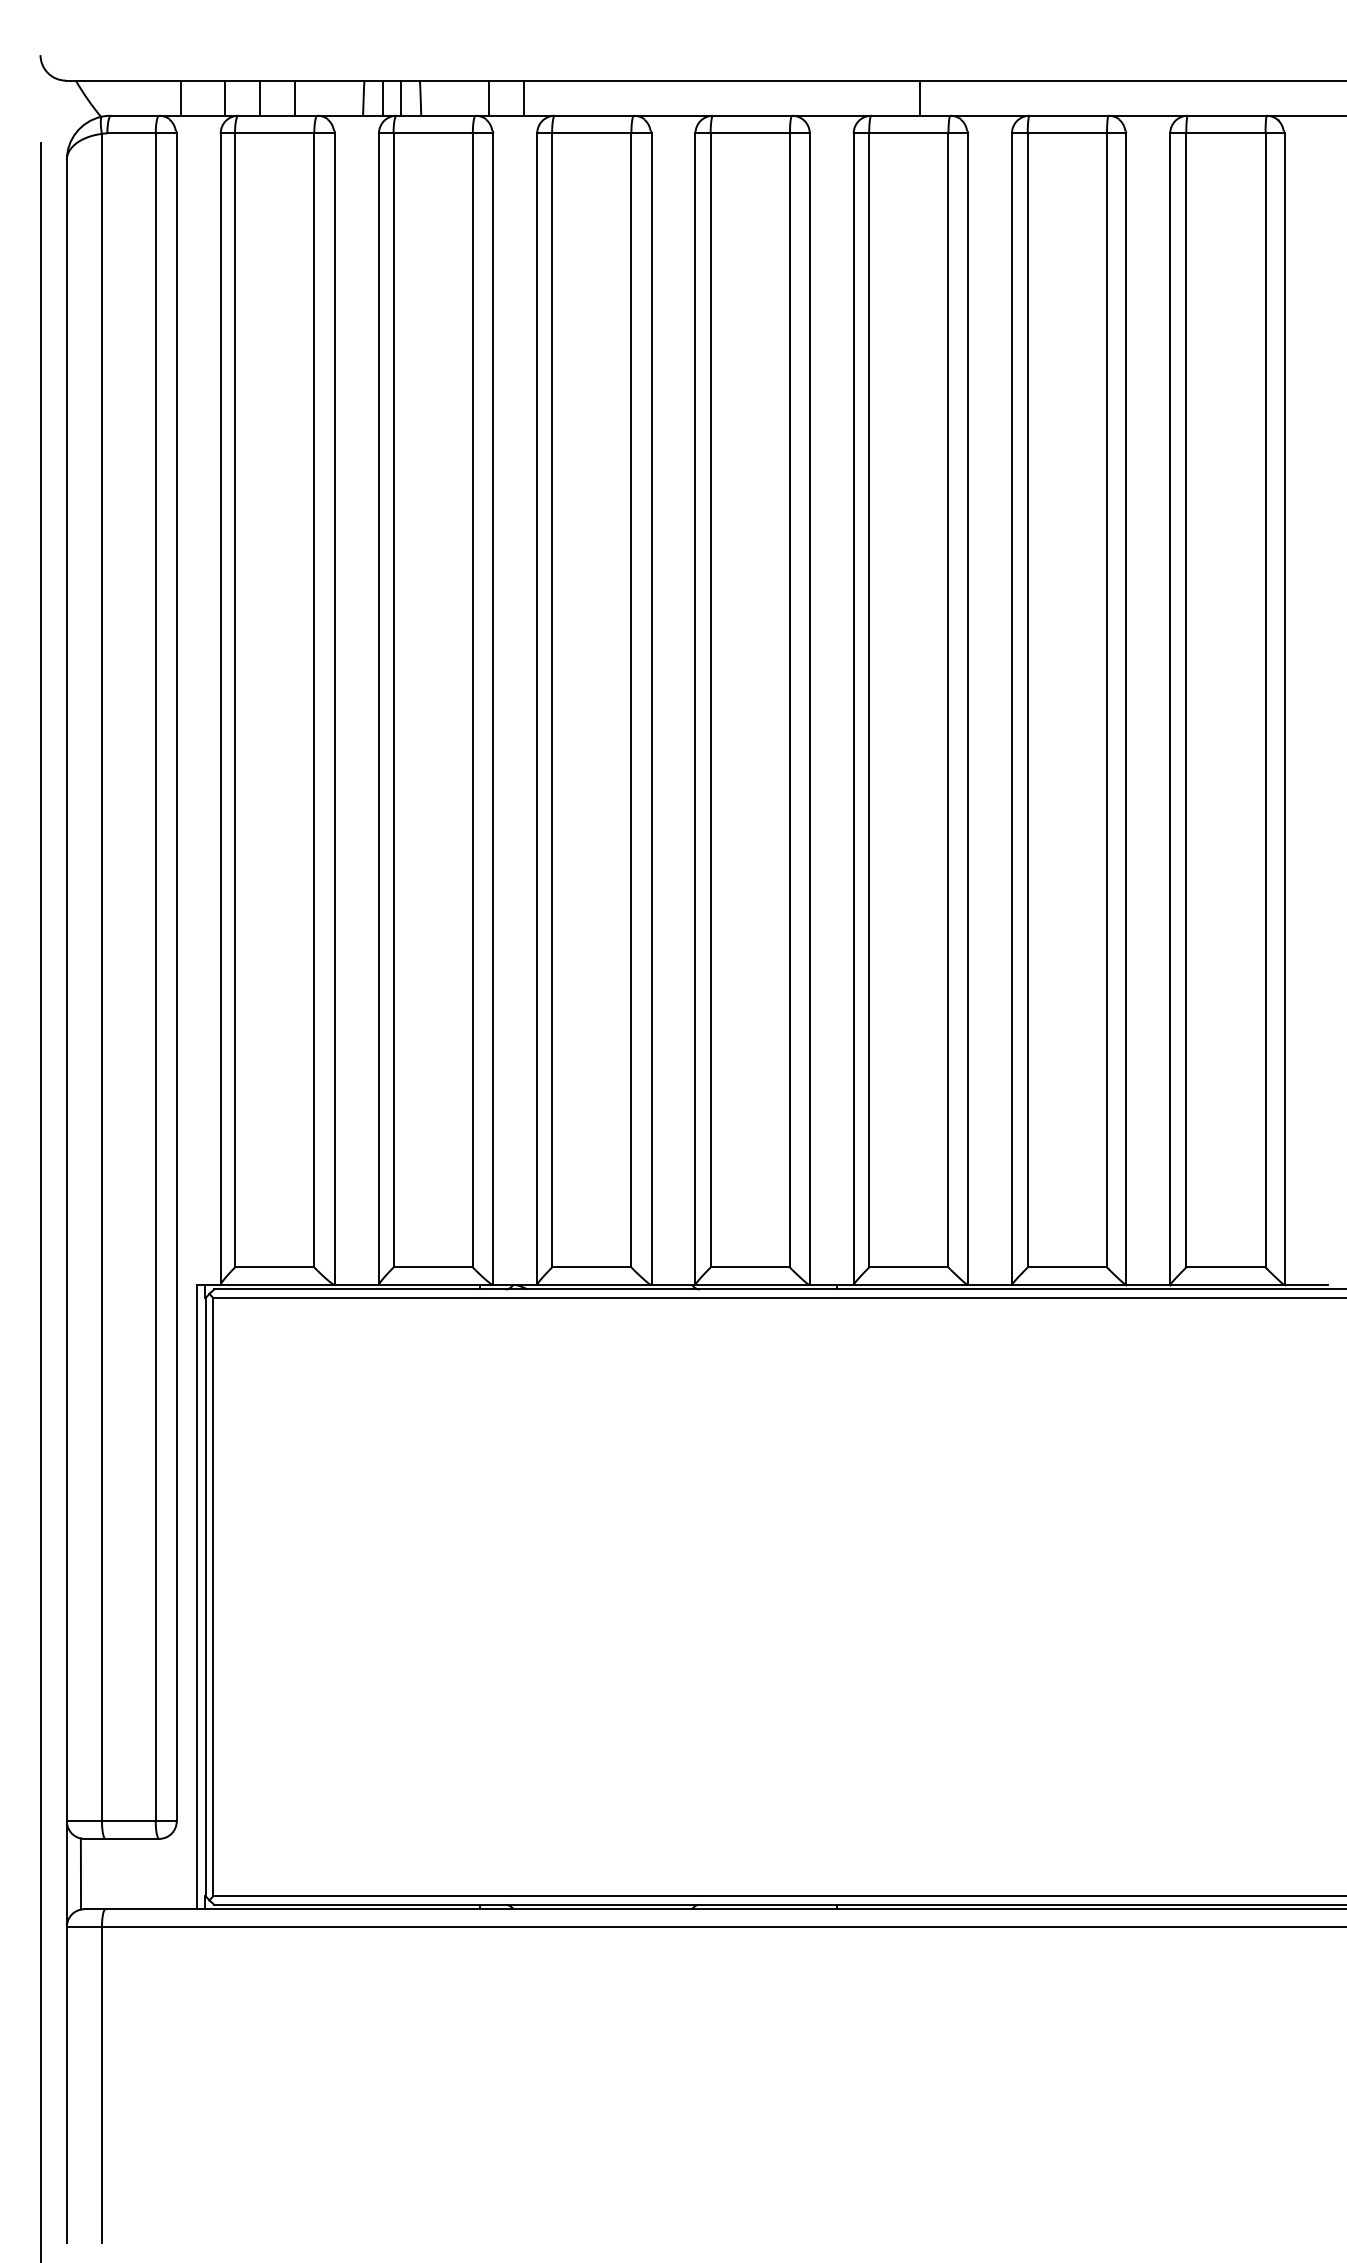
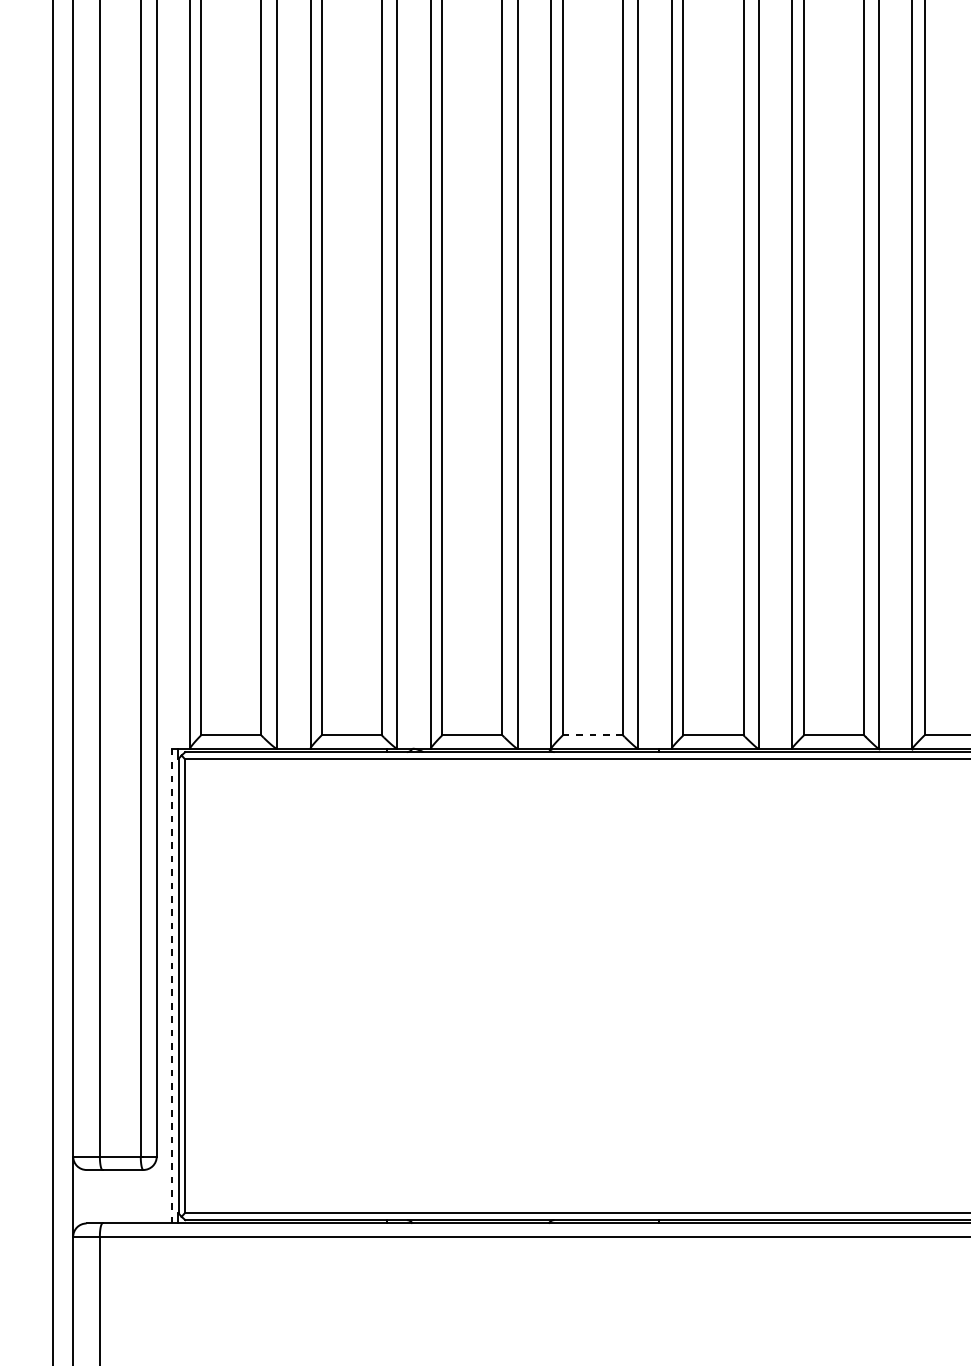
line: (750, 1267) -> (593, 735), solid -> dashed
line: (197, 1596) -> (172, 985), solid -> dashed
line: (80, 1873) -> (83, 1196), removed

